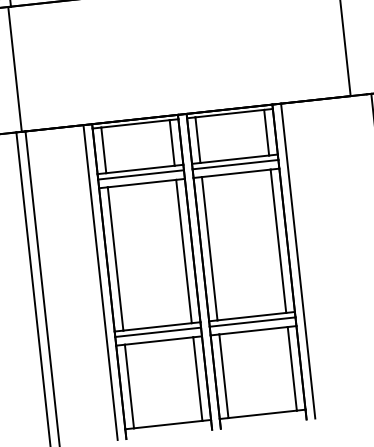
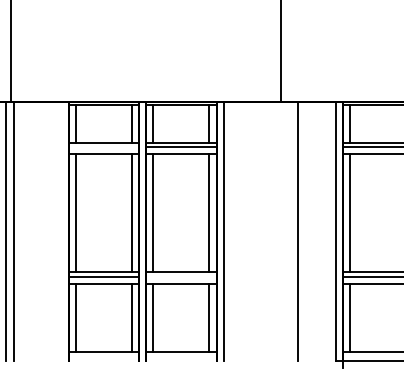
line: (140, 175) -> (103, 147), removed
line: (100, 281) -> (61, 230), removed
line: (252, 321) -> (181, 276), removed

